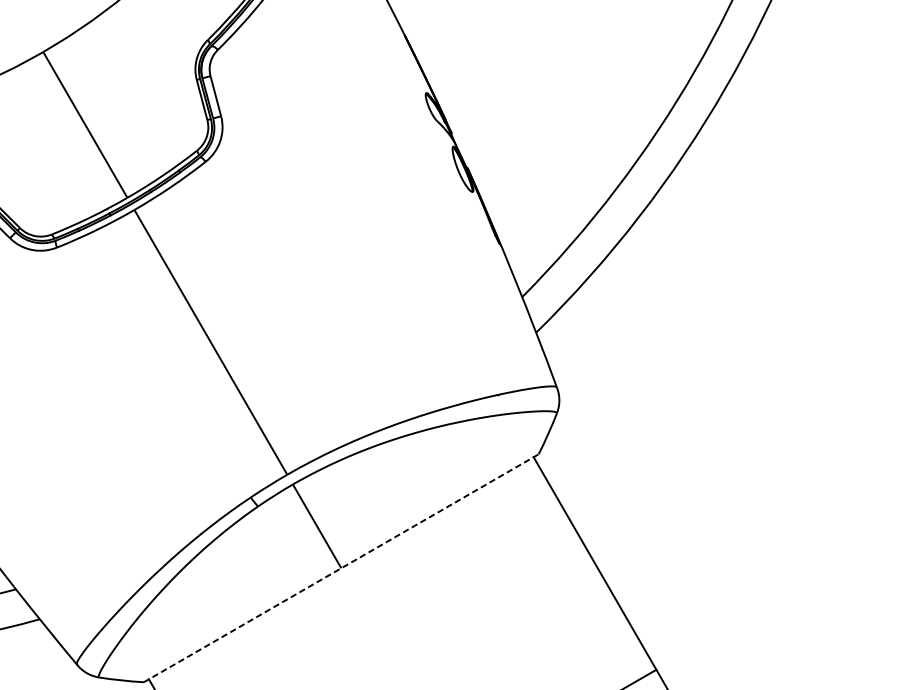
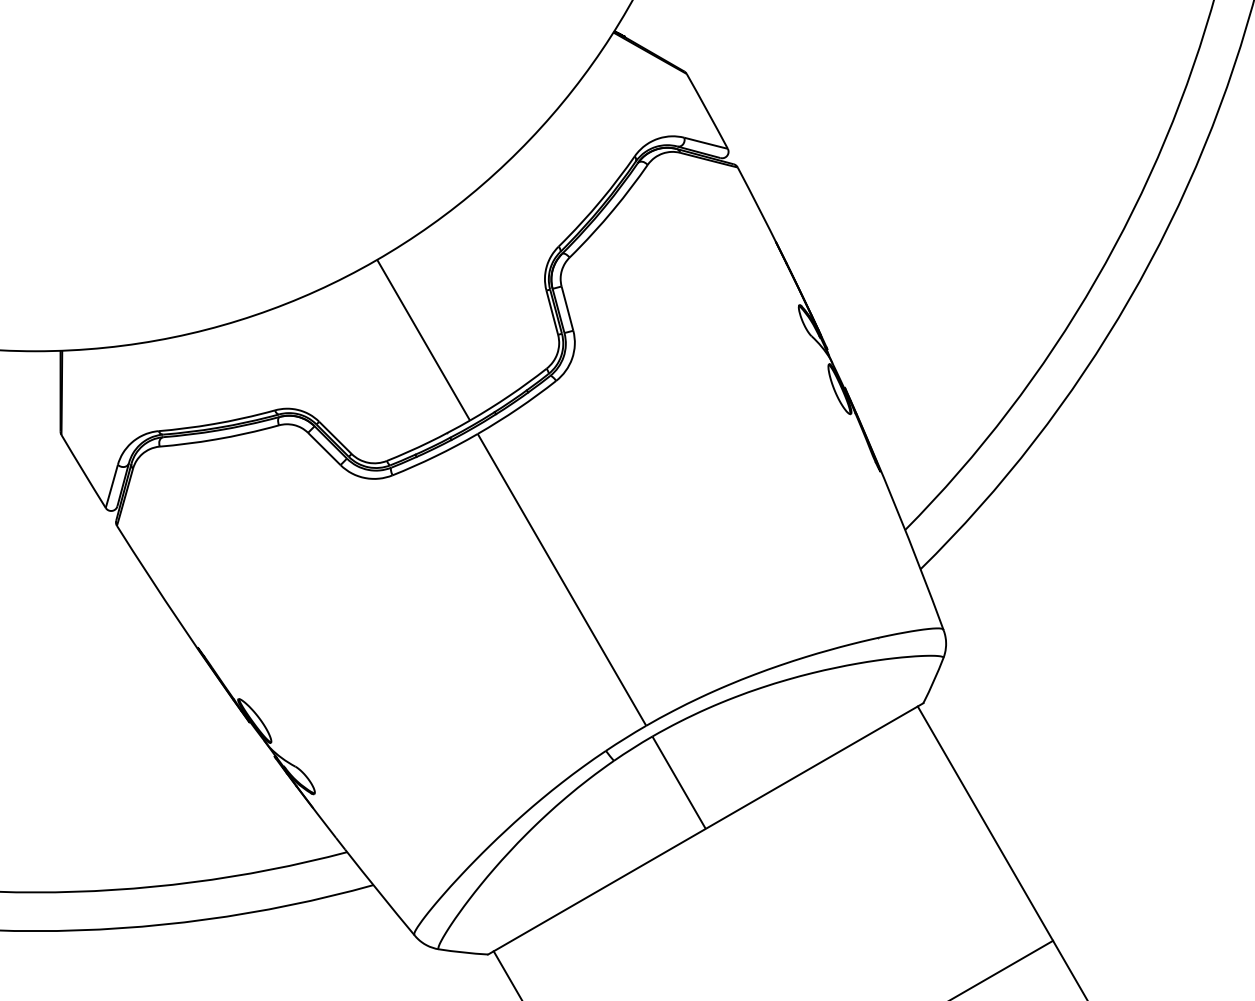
line: (341, 567) -> (706, 828), dashed -> solid

